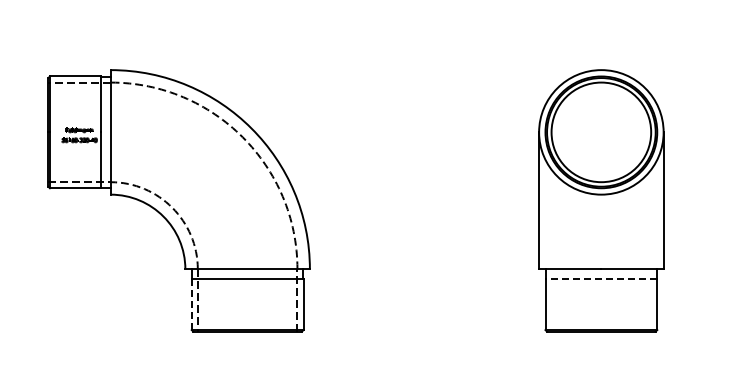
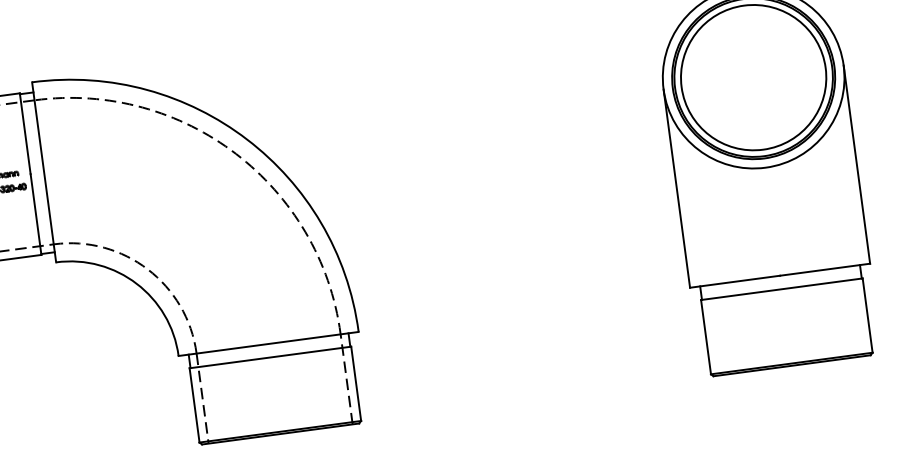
line: (601, 278) -> (782, 288), dashed -> solid
line: (191, 304) -> (194, 405), dashed -> solid

